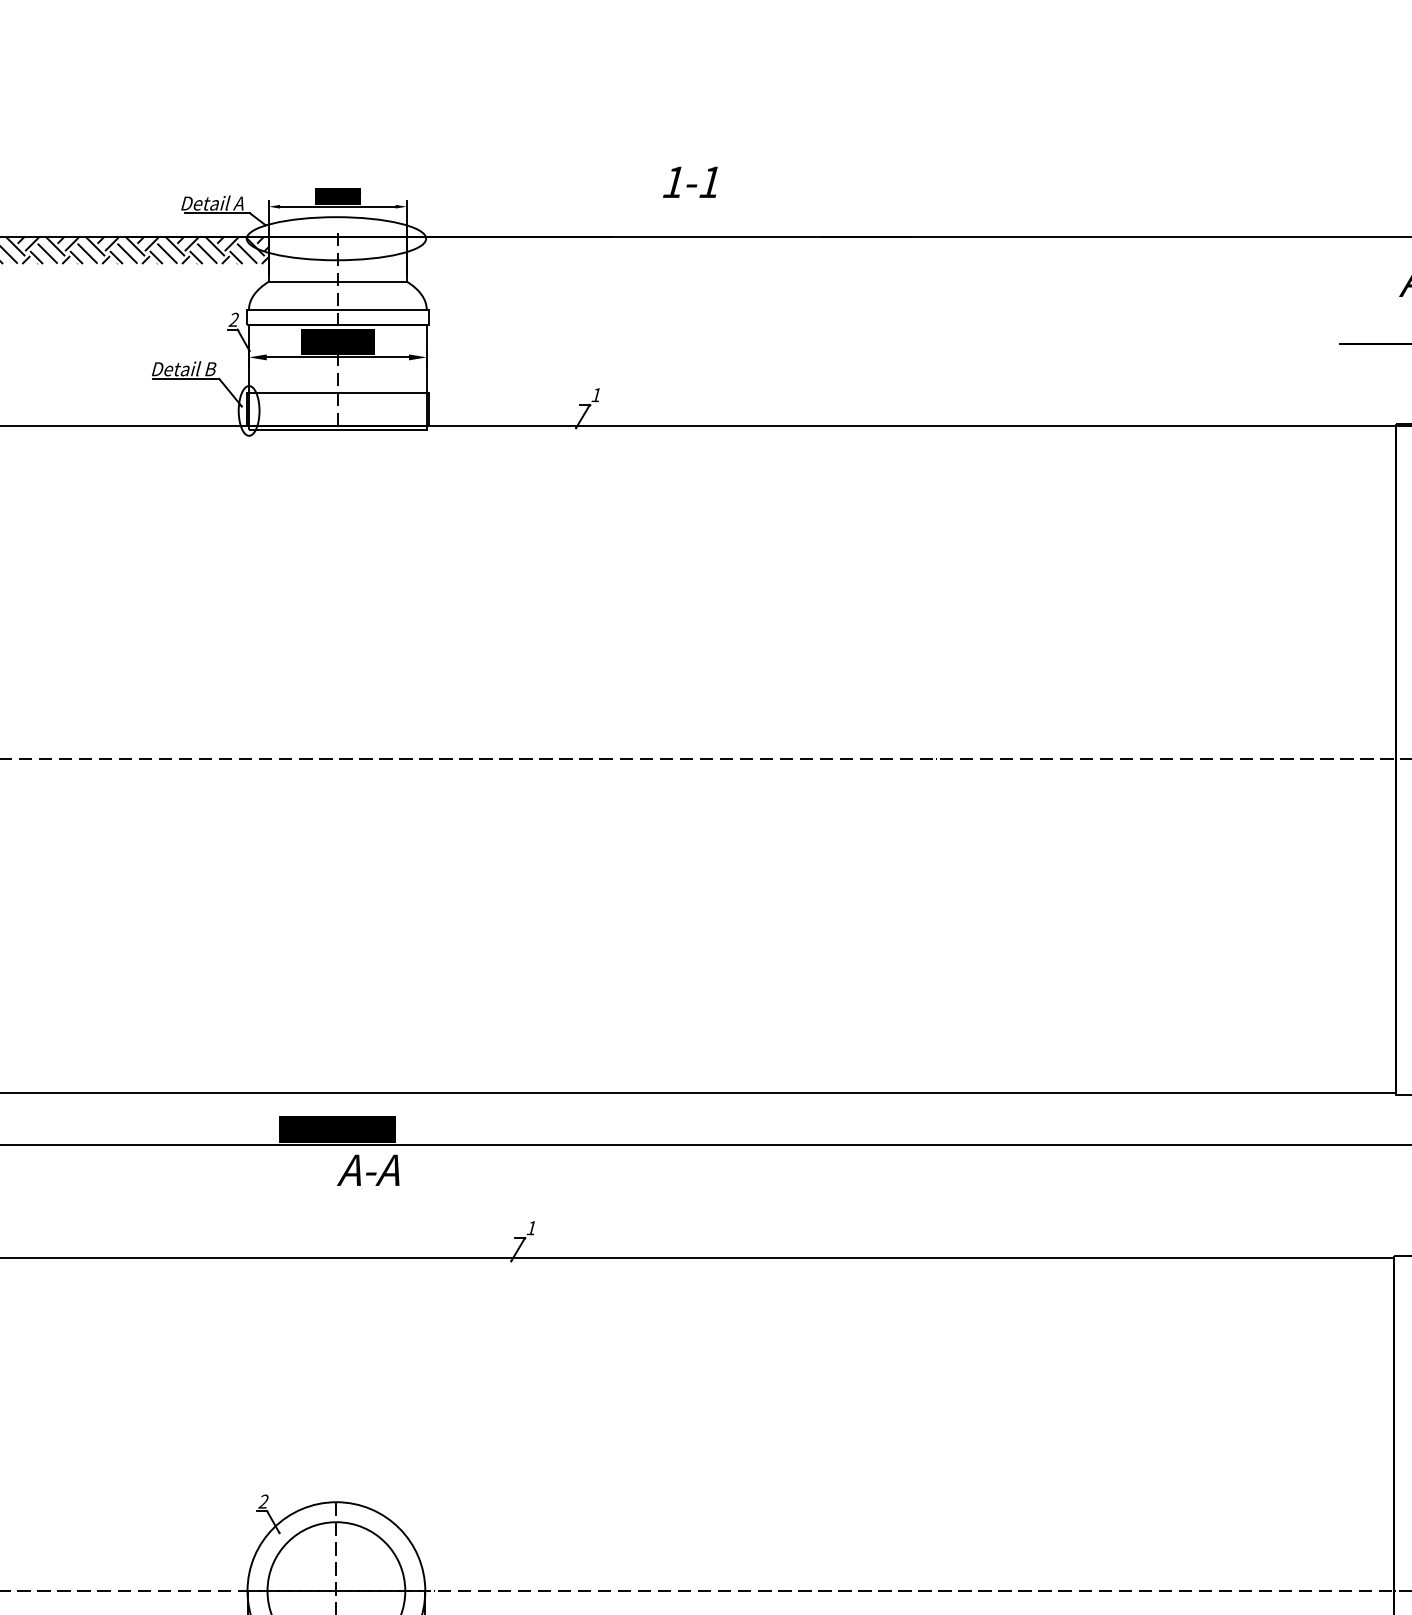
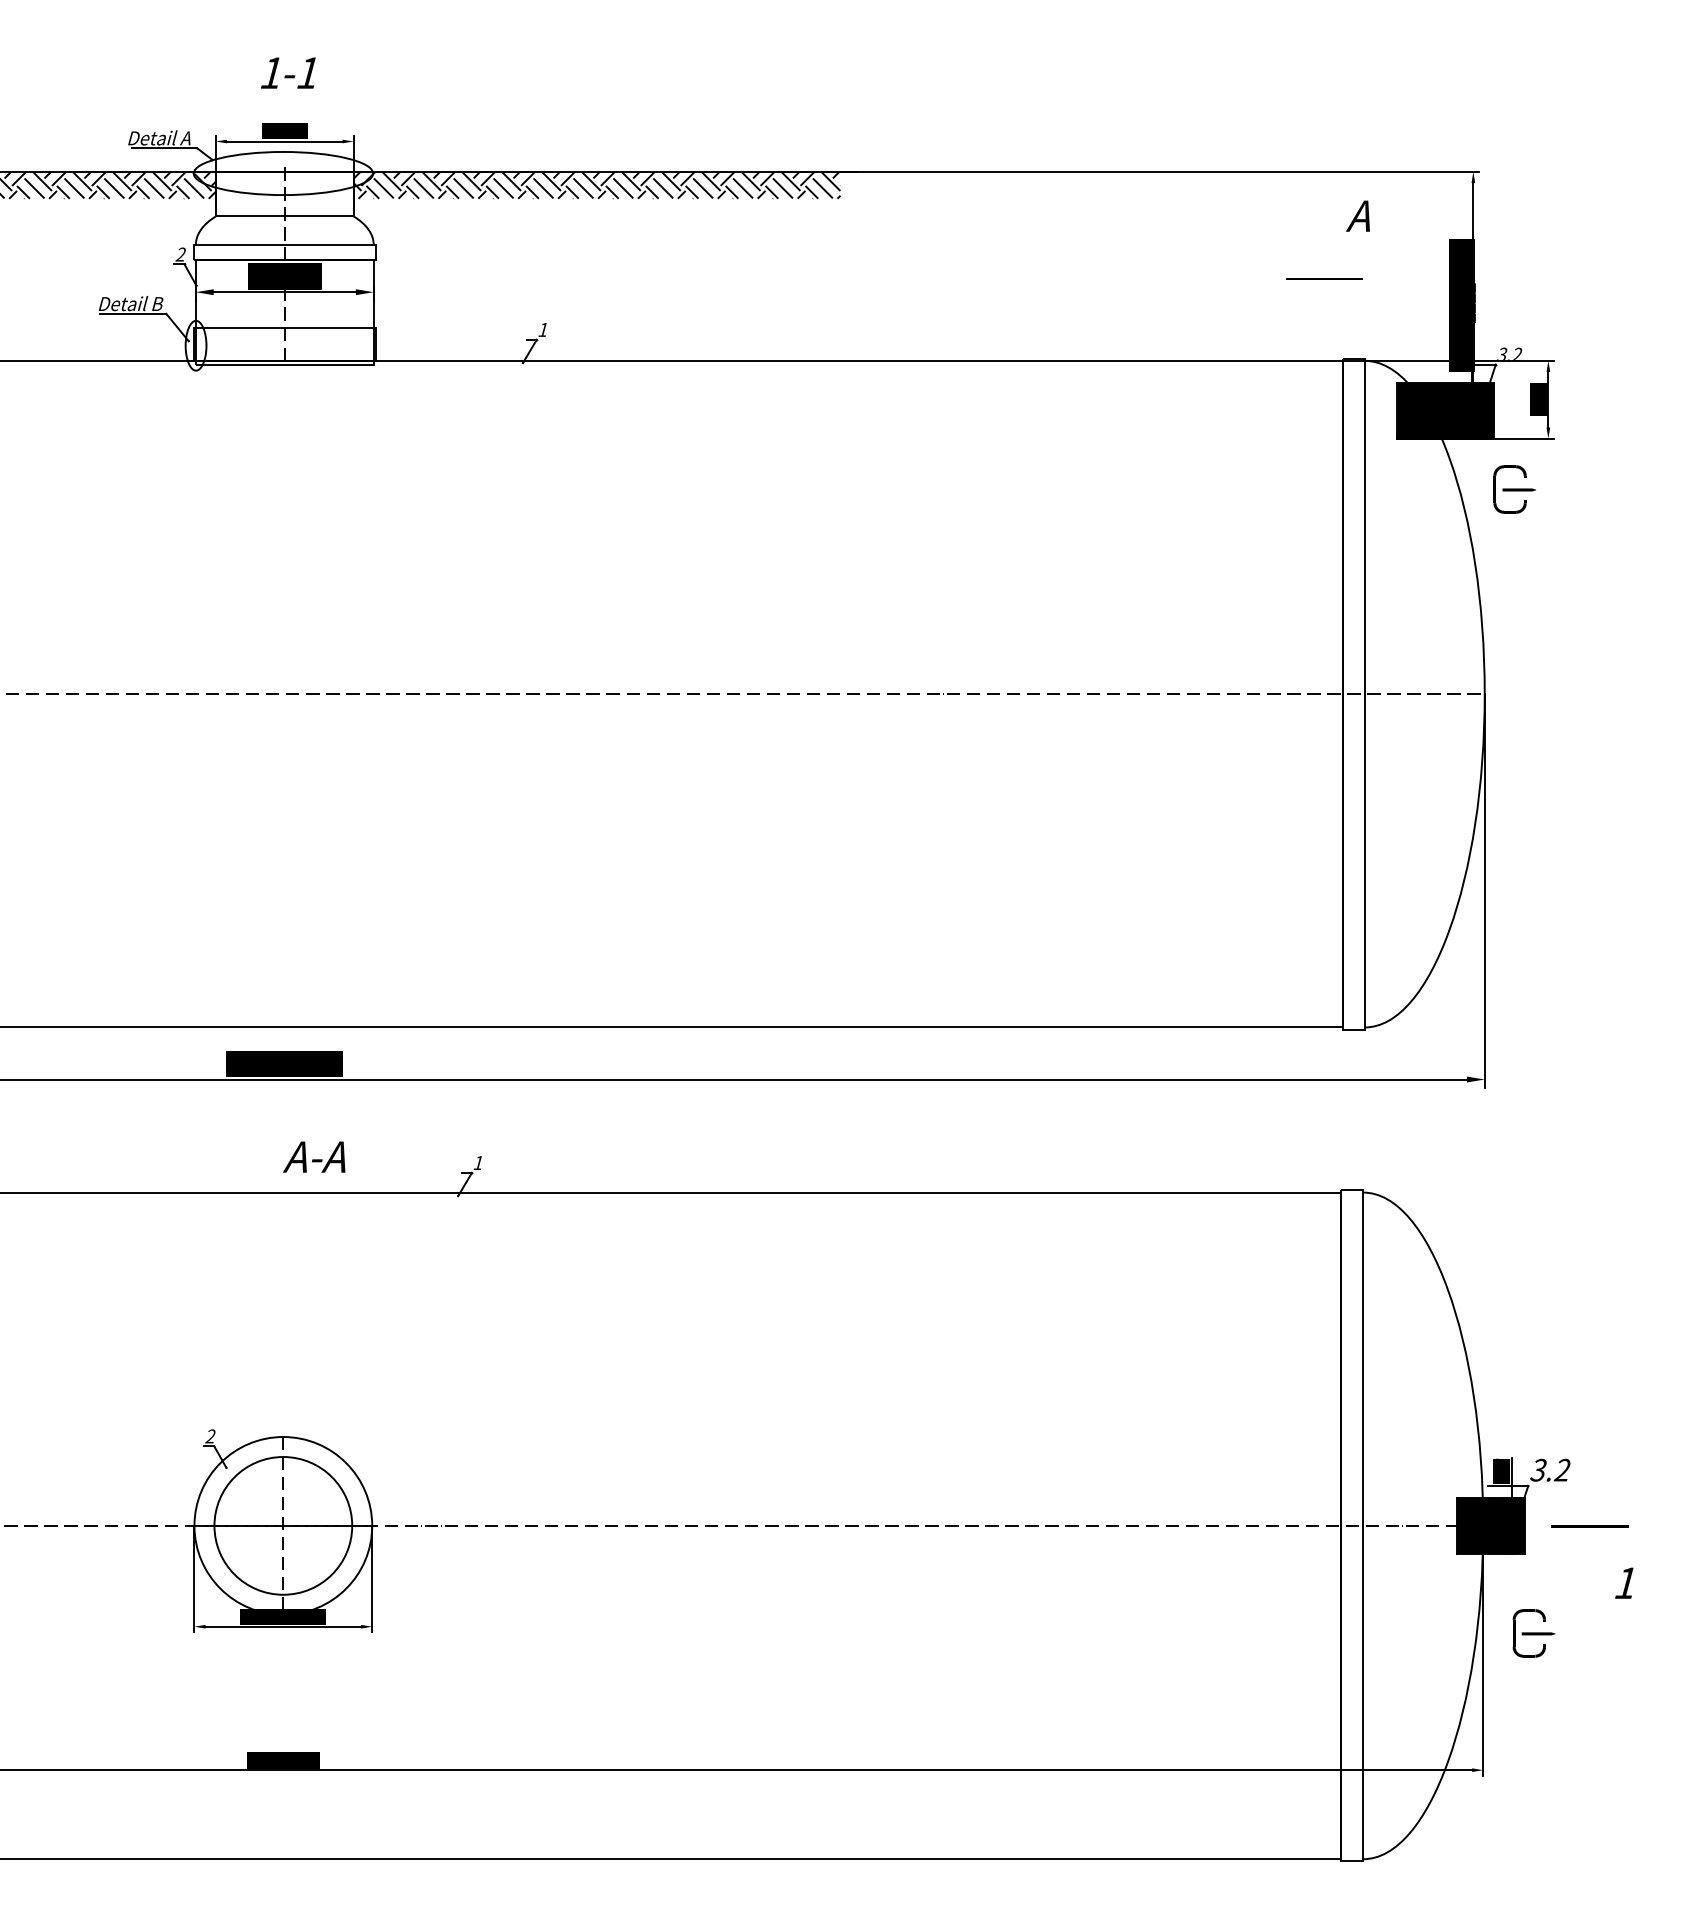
text: (690, 181) -> (288, 72), moved
hatch: (650, 249) -> (597, 184), added
text: (368, 1169) -> (314, 1156), moved

